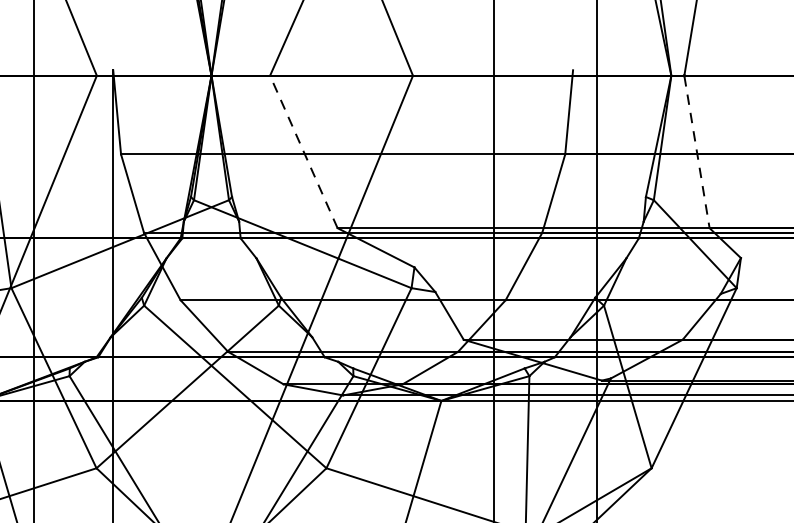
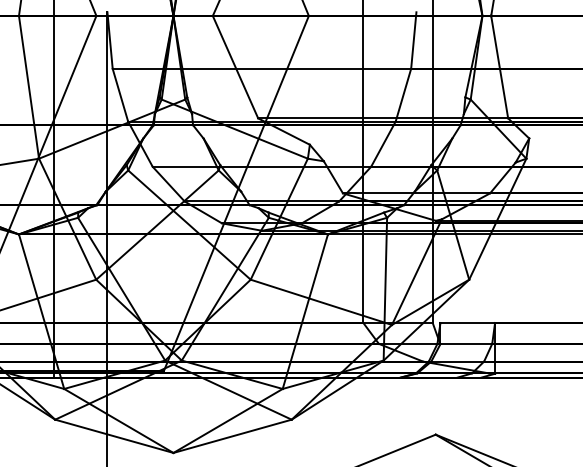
line: (303, 150) -> (235, 66), dashed -> solid
line: (696, 152) -> (499, 67), dashed -> solid

